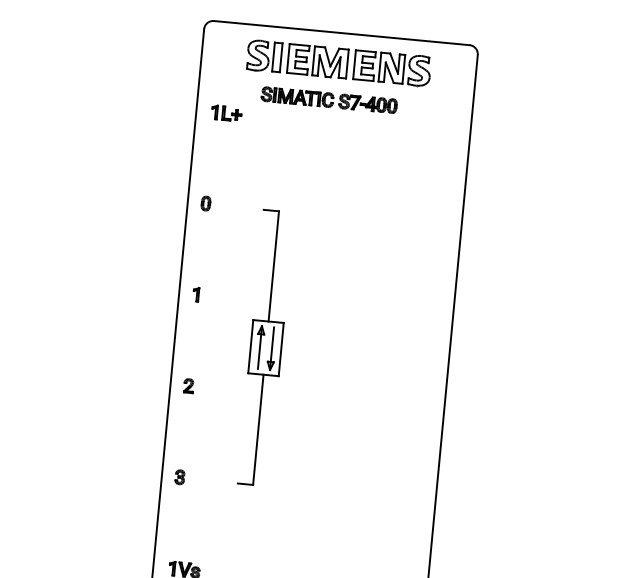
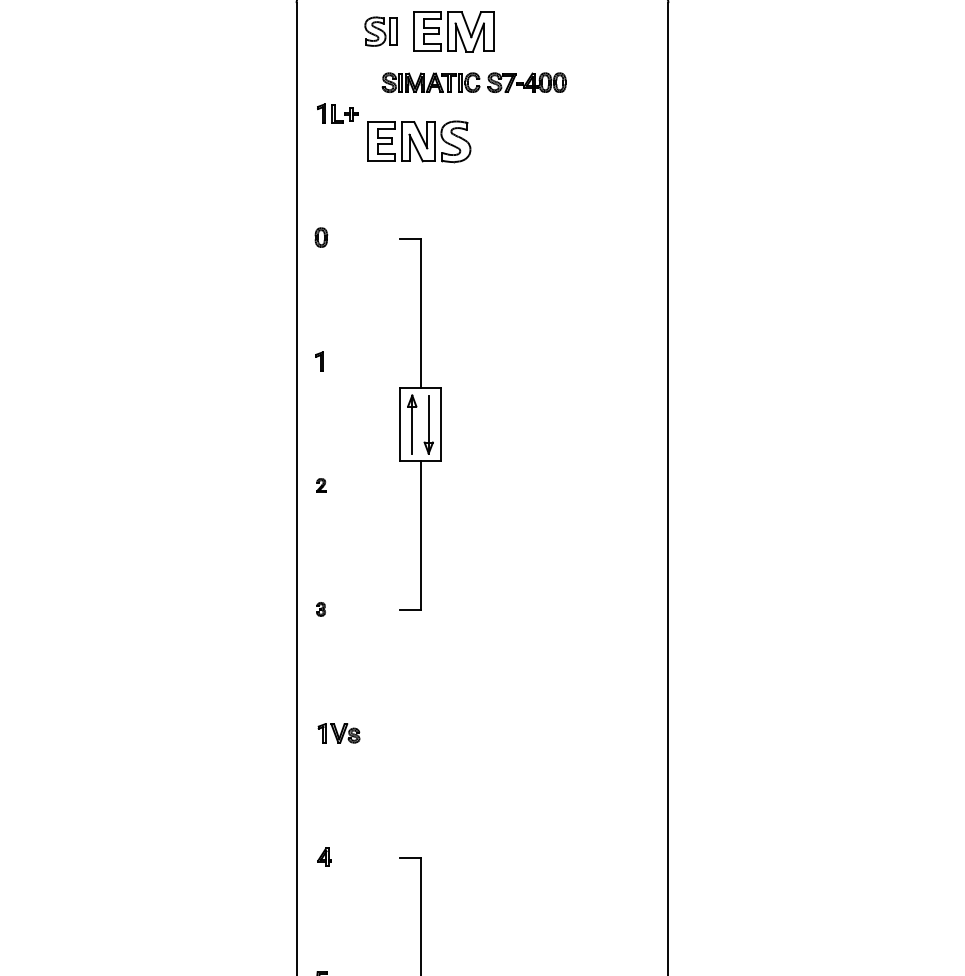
part: (263, 56) -> (380, 31), size x0.7
part: (392, 68) -> (419, 141), moved
part: (188, 386) -> (321, 485), size x0.7
part: (179, 477) -> (320, 609), size x0.7

